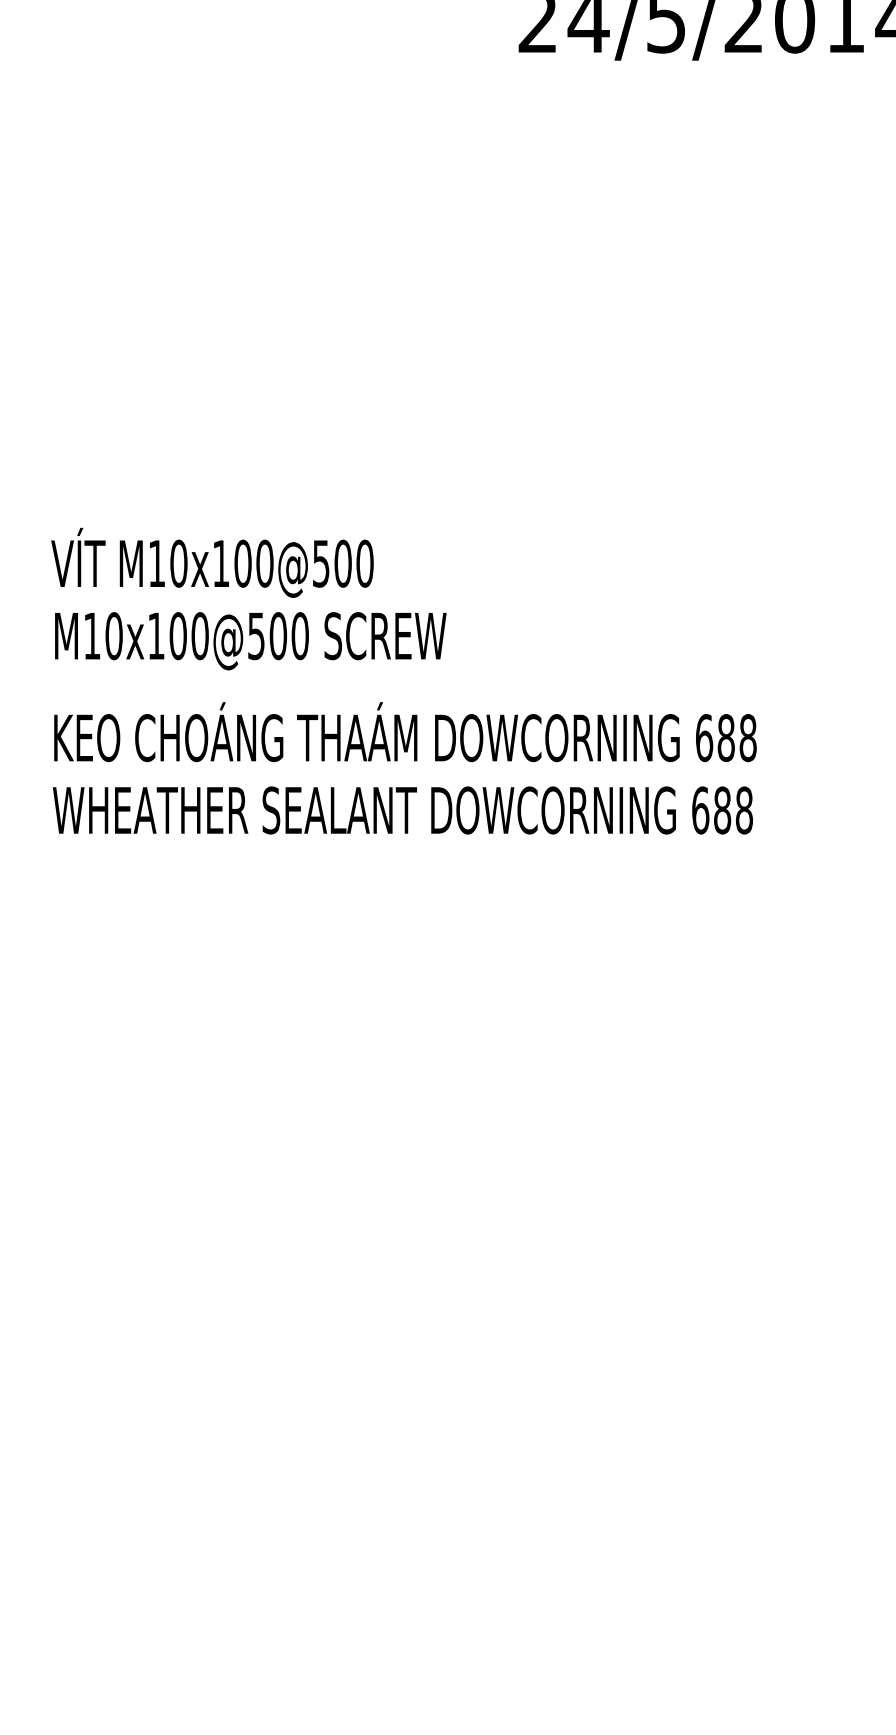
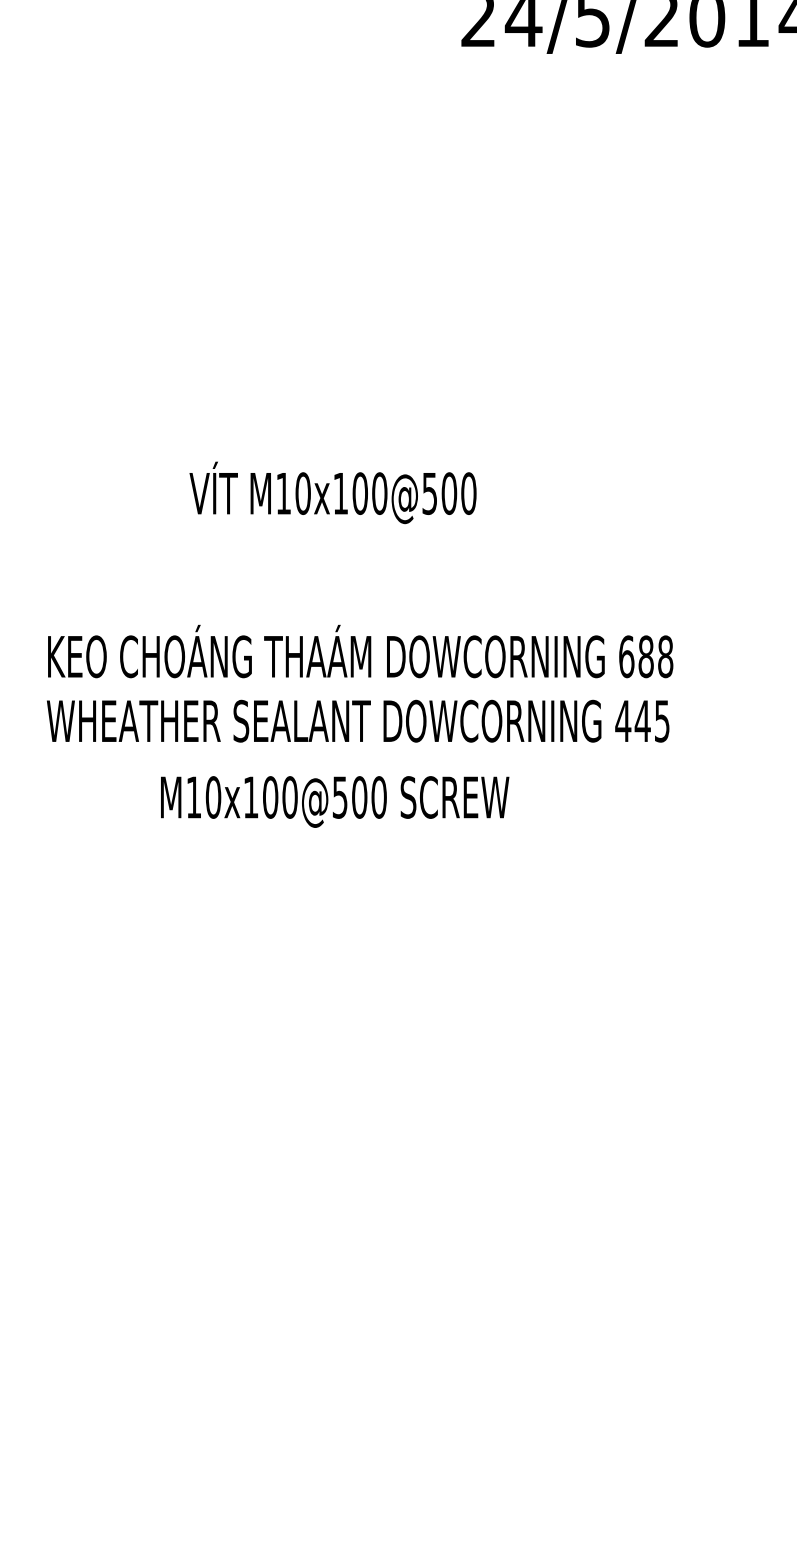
text: (212, 562) -> (333, 492), moved
text: (250, 641) -> (334, 802), moved
text: (721, 810) -> (641, 721), 688 -> 445

